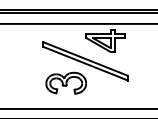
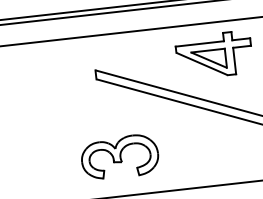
part: (65, 82) -> (118, 155), moved

